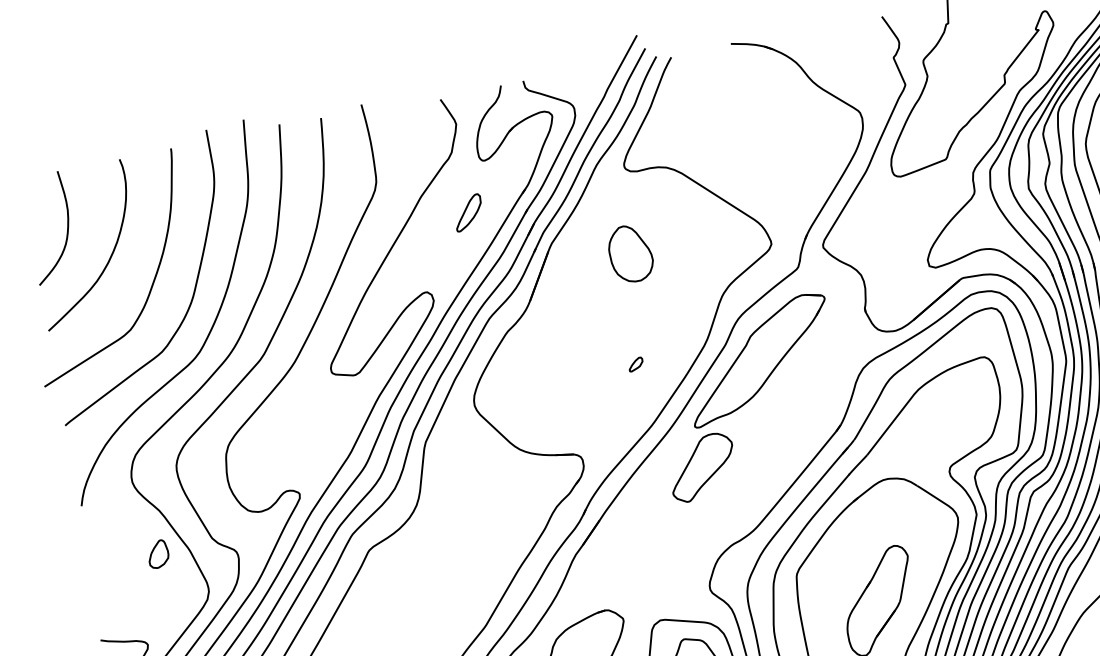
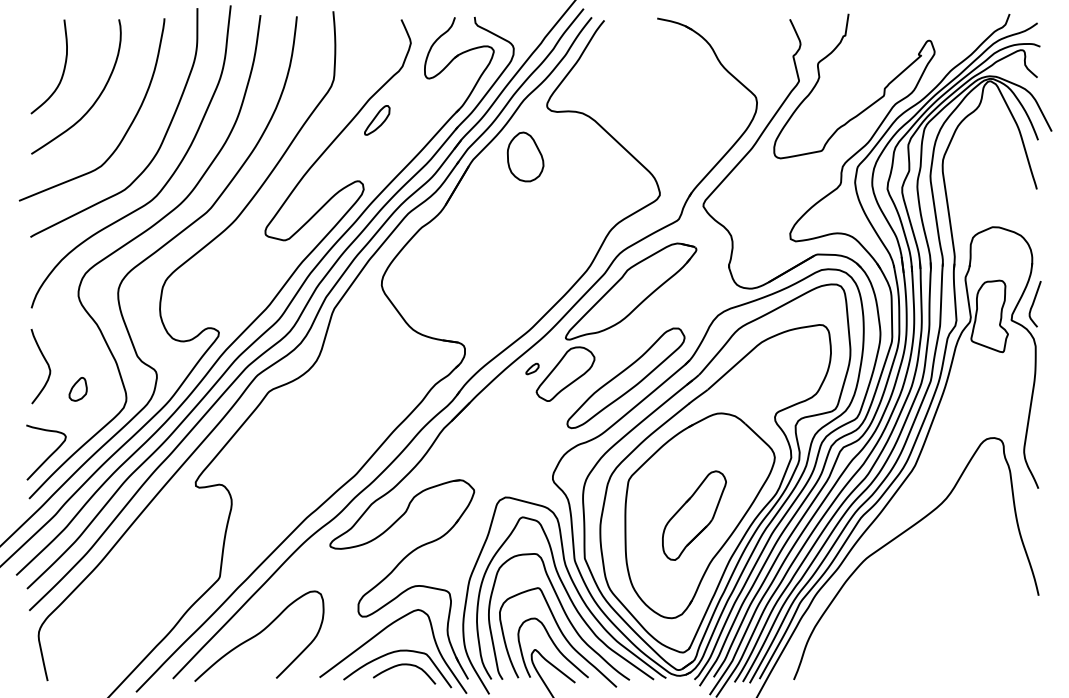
part: (468, 212) -> (377, 120), moved
part: (630, 253) -> (525, 156), moved
part: (635, 363) -> (532, 368), moved
part: (771, 459) -> (625, 378), added
part: (157, 554) -> (77, 389), moved
curve: (110, 565) -> (46, 363), added

